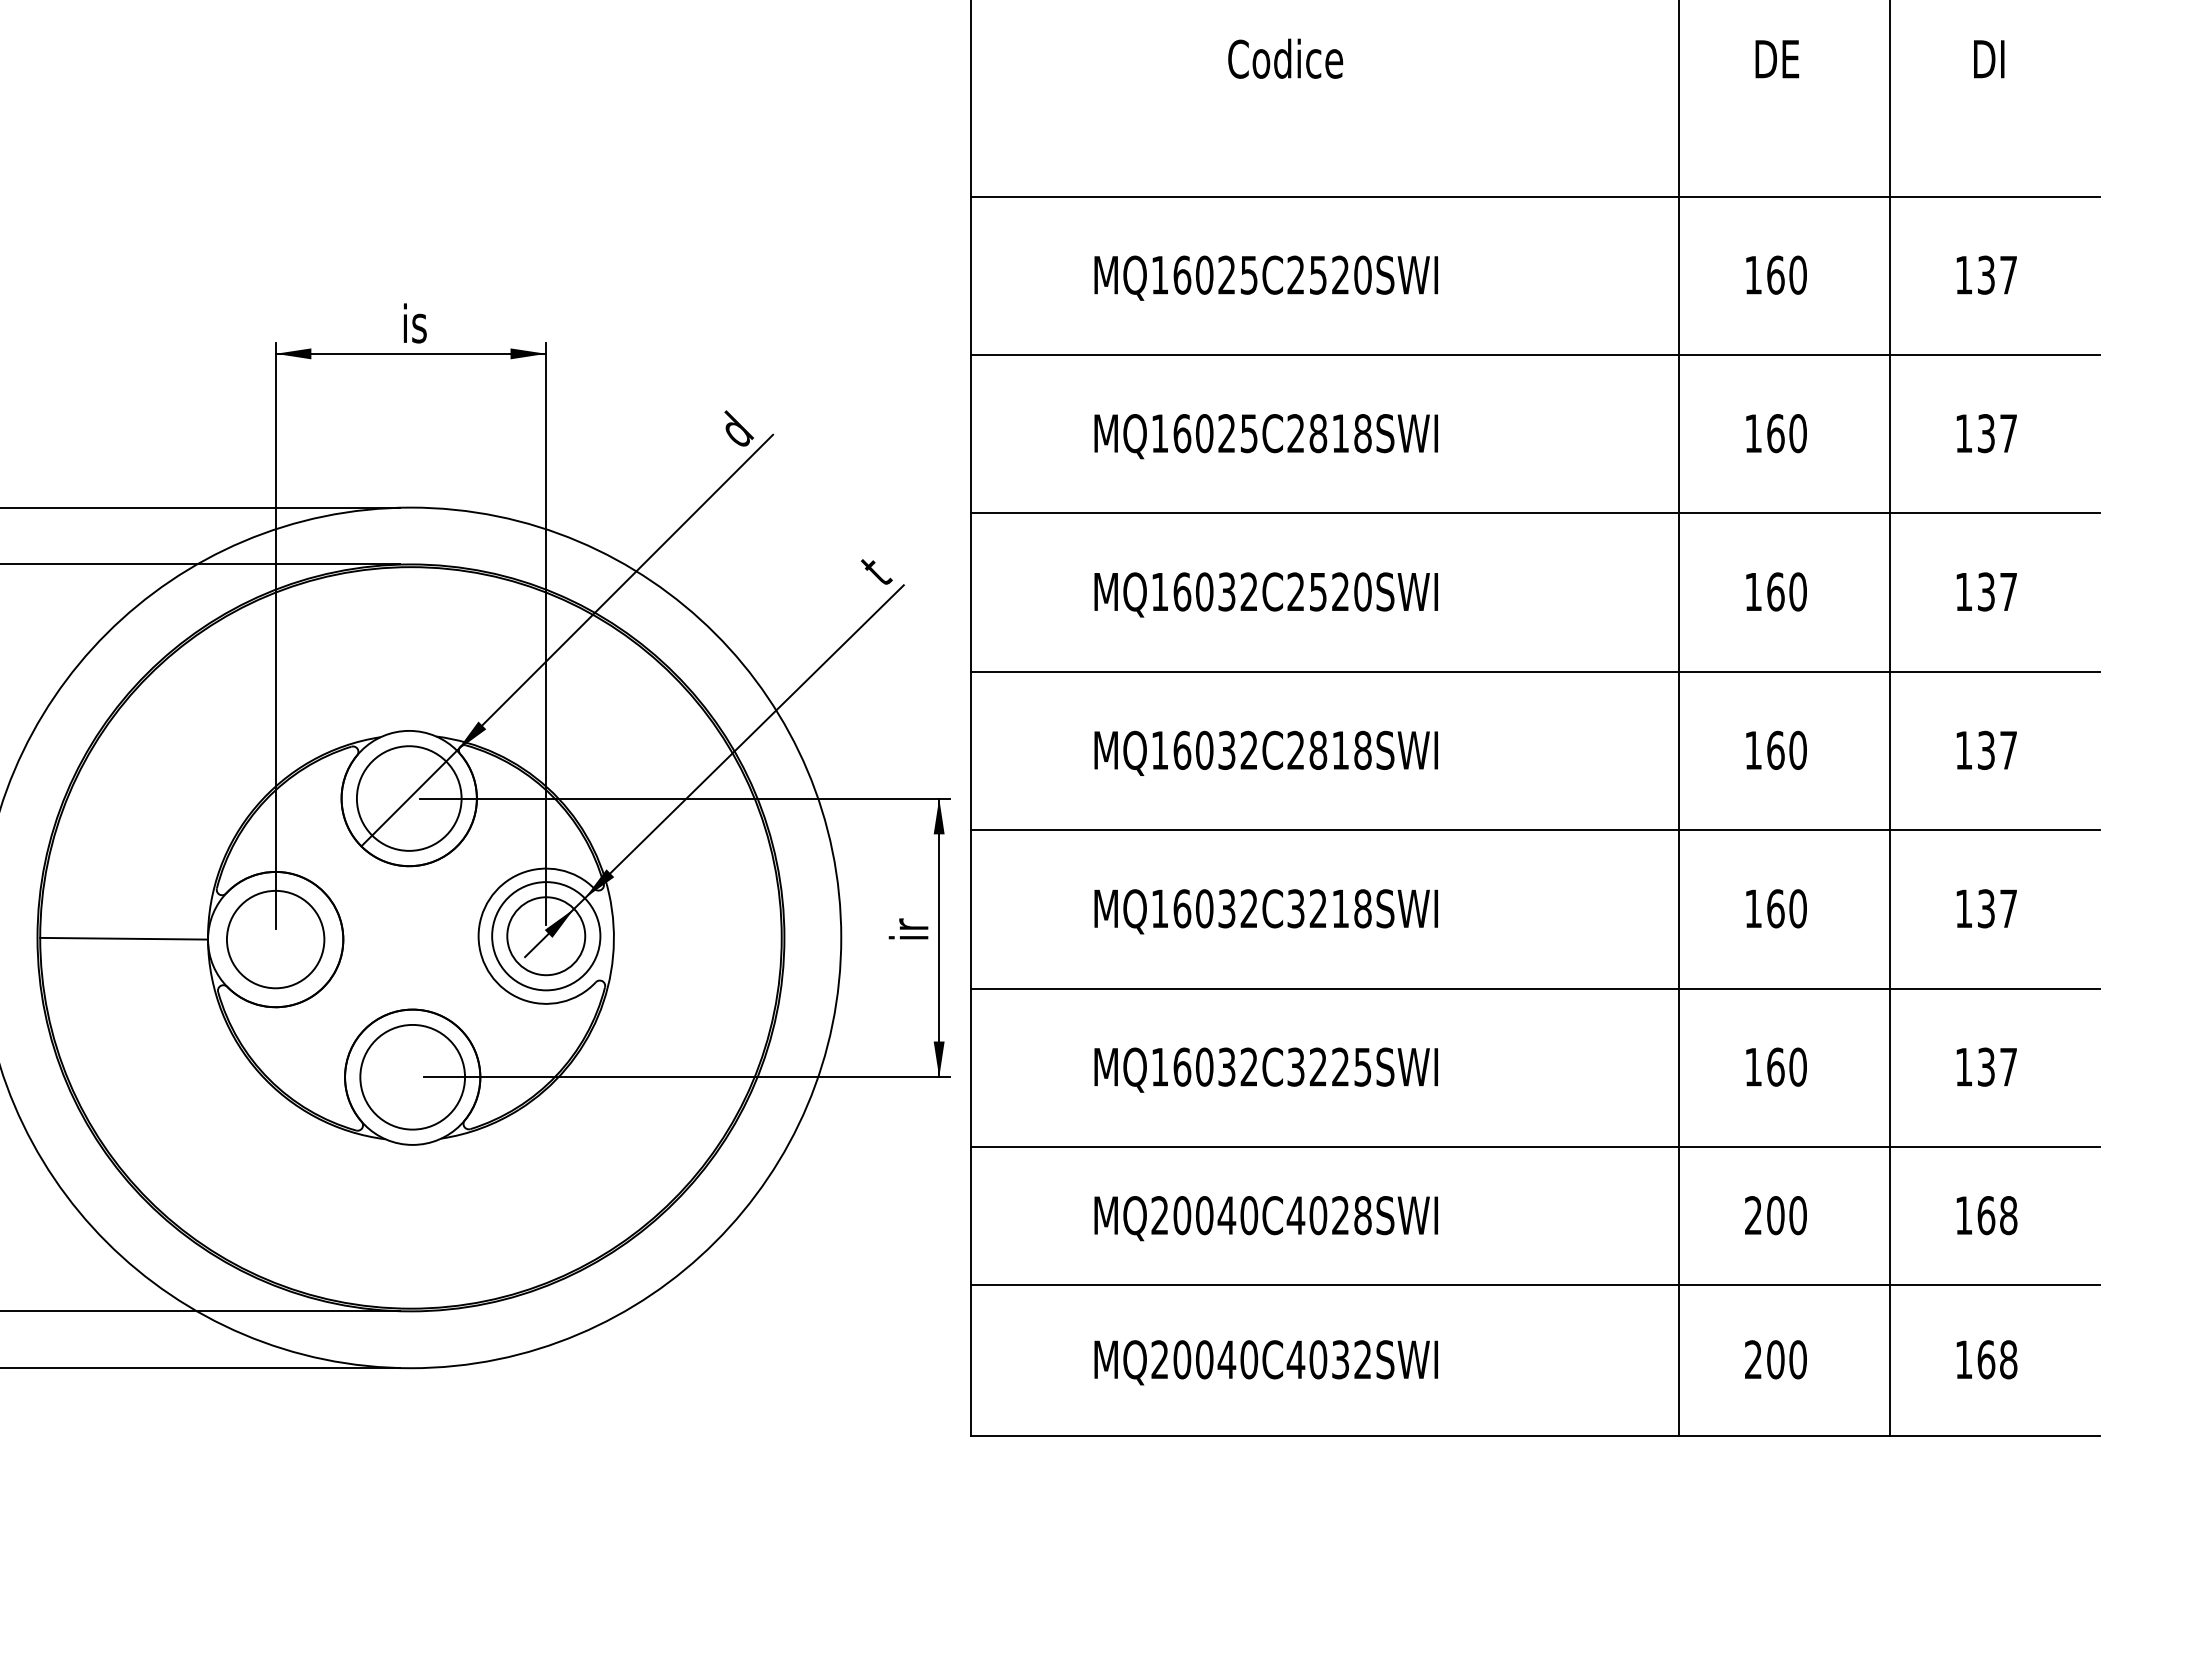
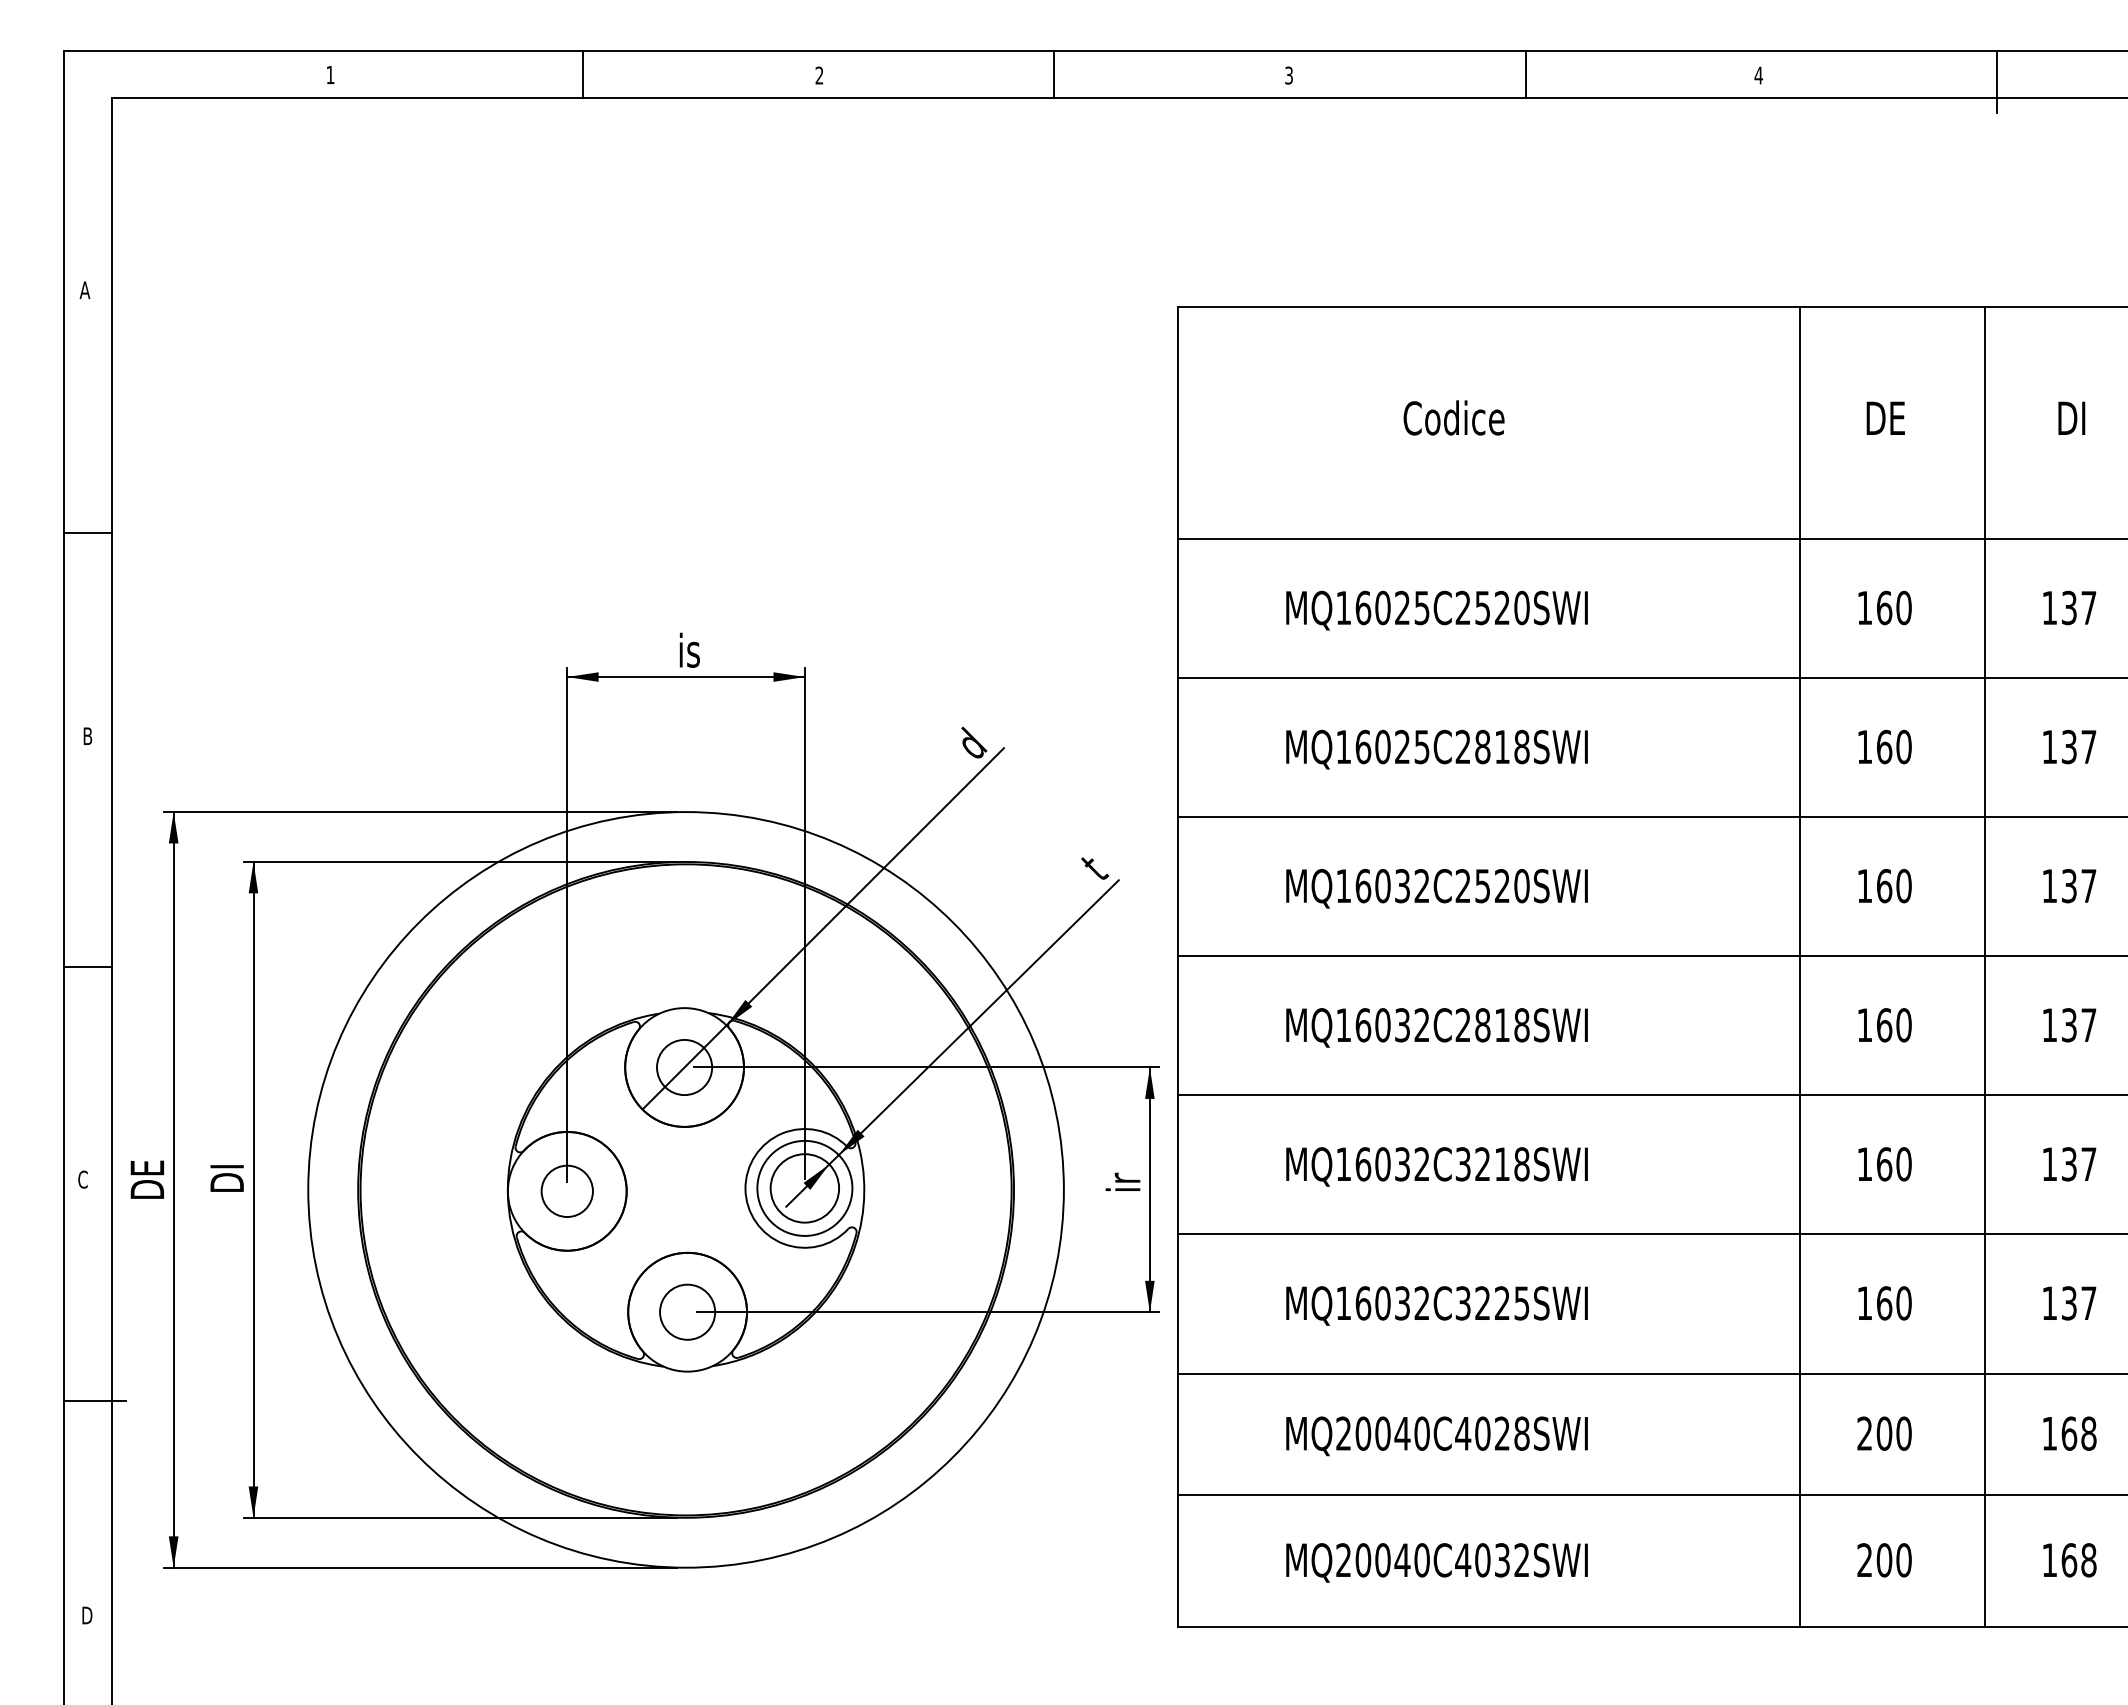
circle: (409, 798) -> (684, 1067), size x0.6
line: (123, 938) -> (433, 1190), removed
circle: (275, 939) -> (567, 1191), size x0.6
circle: (412, 1077) -> (687, 1312), size x0.6

